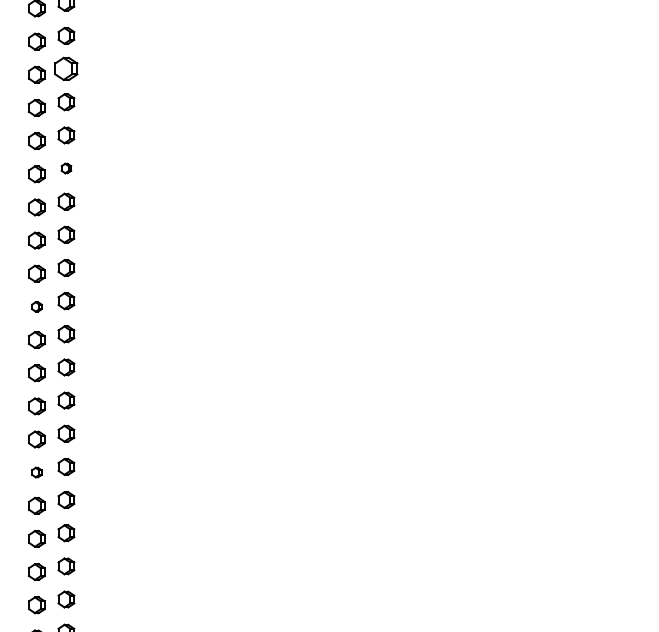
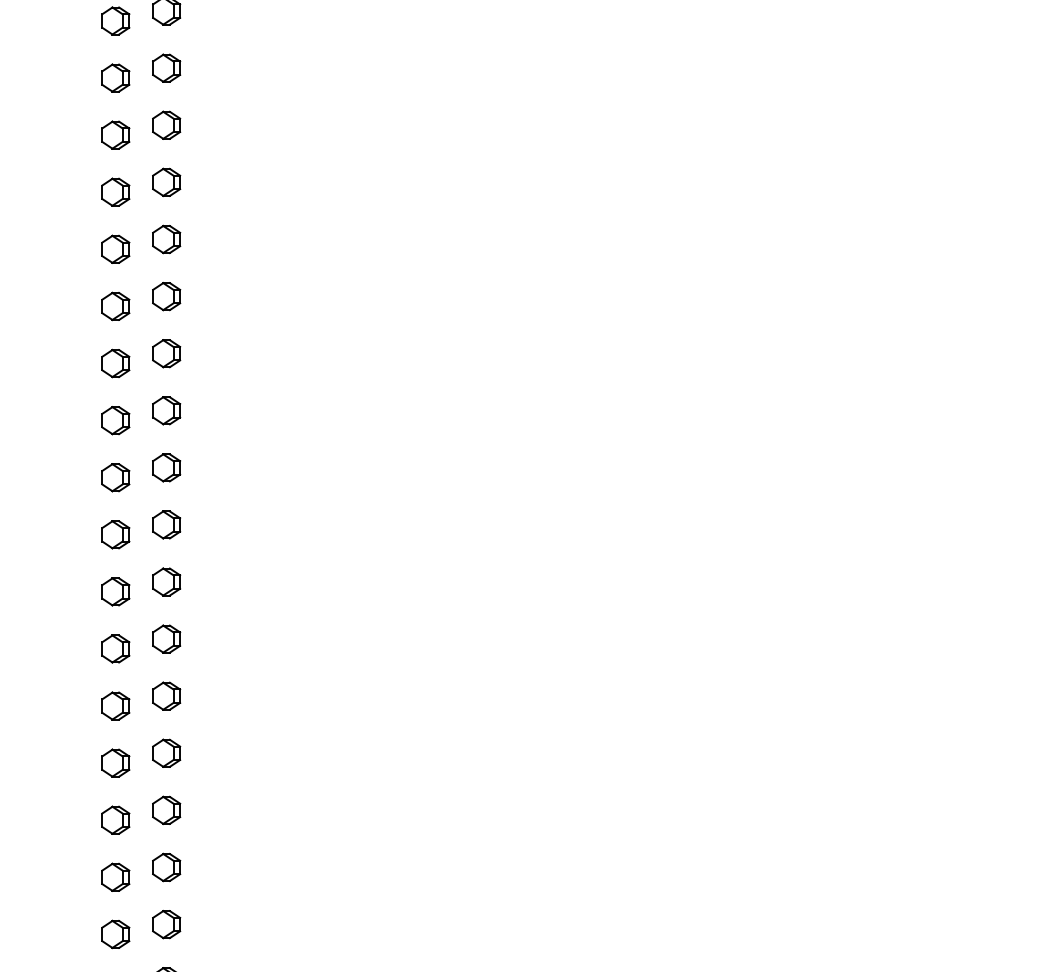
part: (66, 69) -> (166, 126), size x0.71
part: (66, 168) -> (166, 296), size x1.67
part: (36, 306) -> (115, 534), size x1.67
part: (36, 472) -> (115, 819), size x1.67

